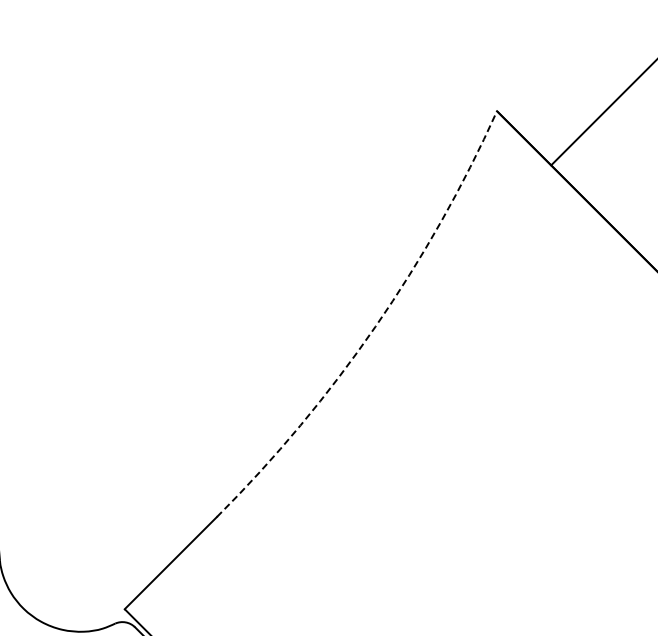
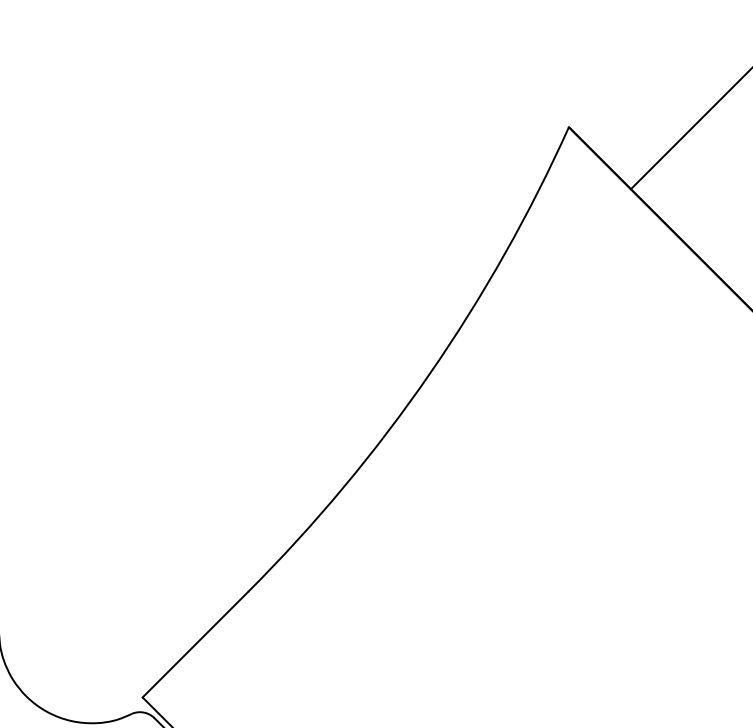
arc: (375, 326) -> (429, 373), dashed -> solid

